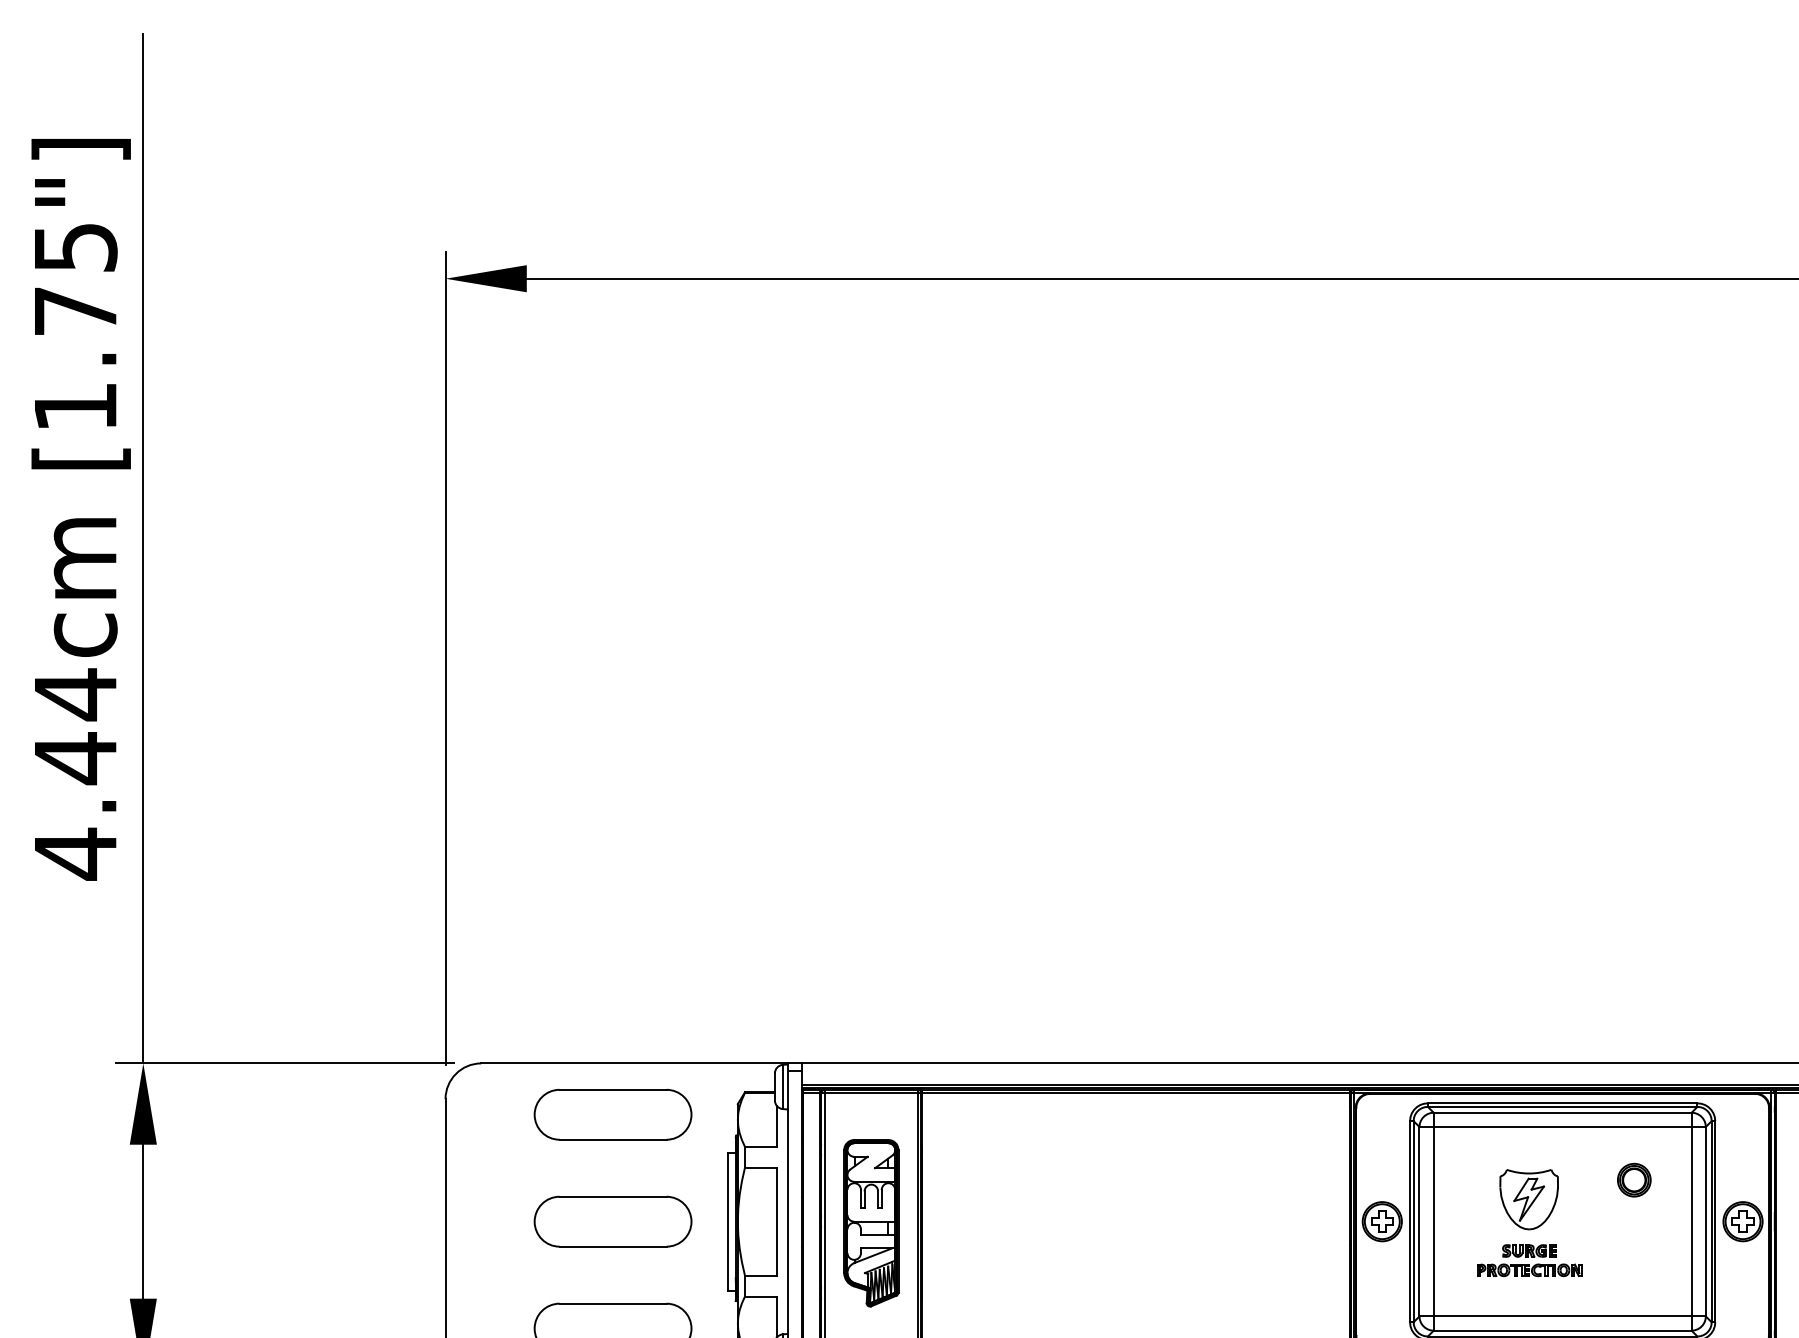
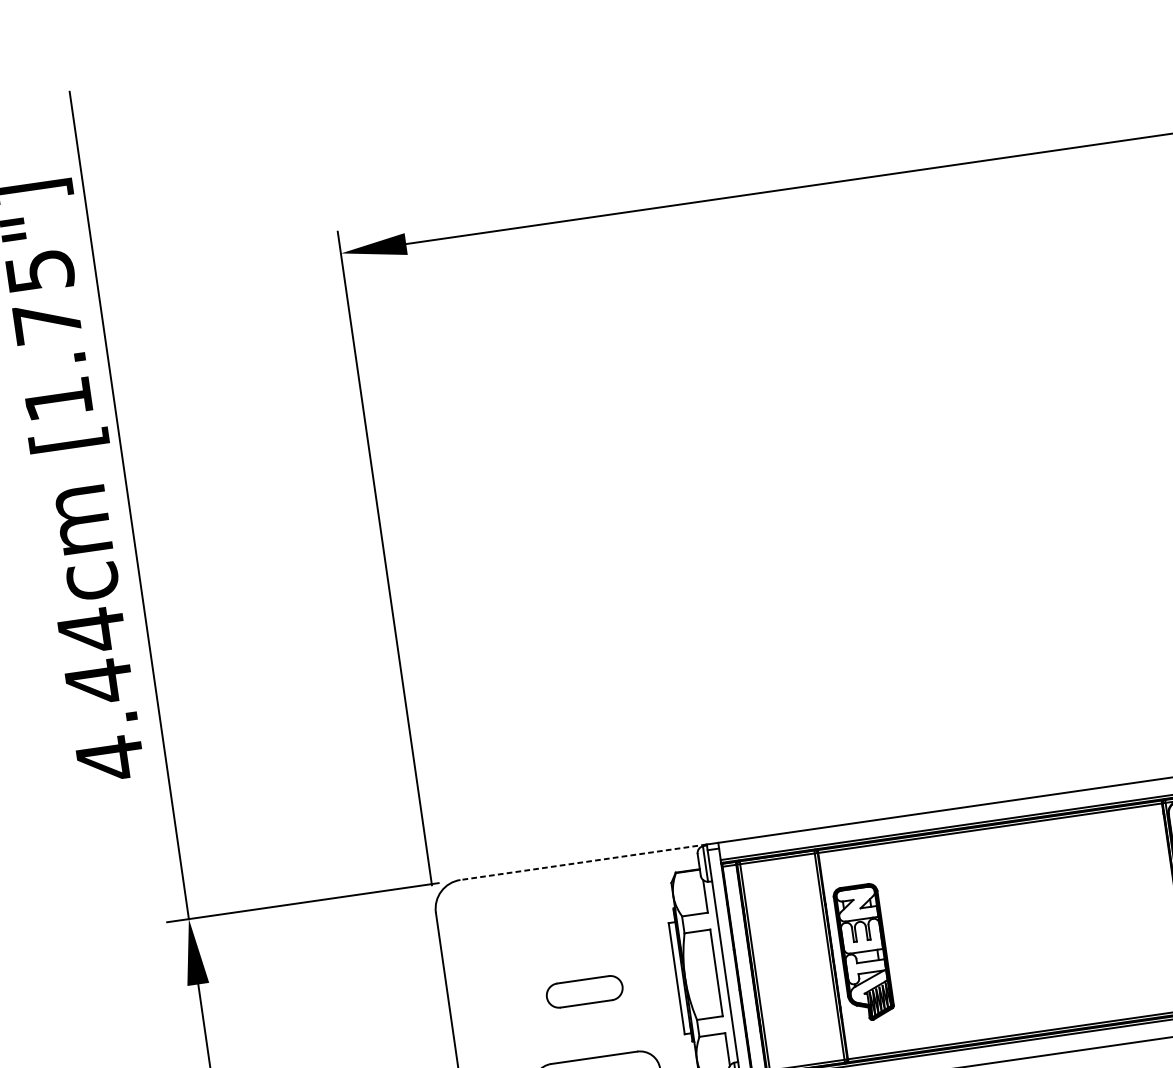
line: (633, 1063) -> (582, 862), solid -> dashed
part: (612, 1114) -> (571, 905), removed
part: (612, 1221) -> (584, 991), size x0.6
part: (871, 1223) -> (864, 953), moved

